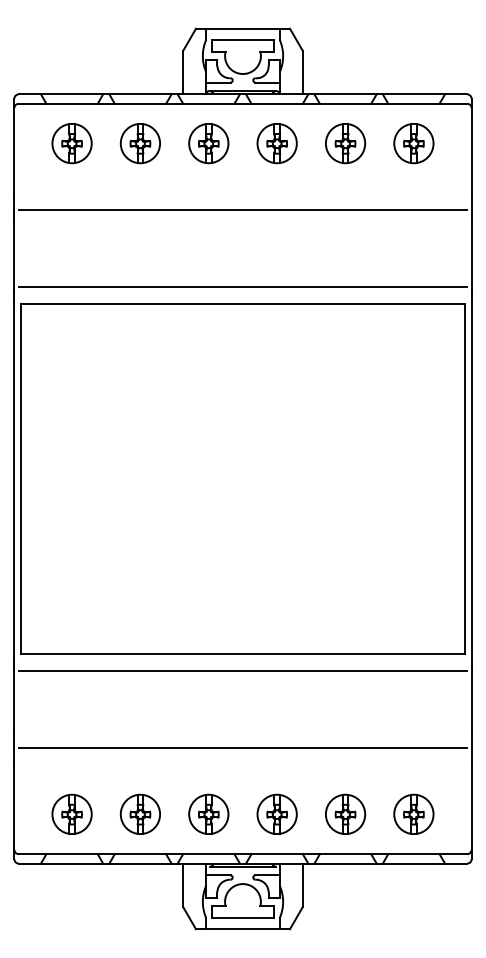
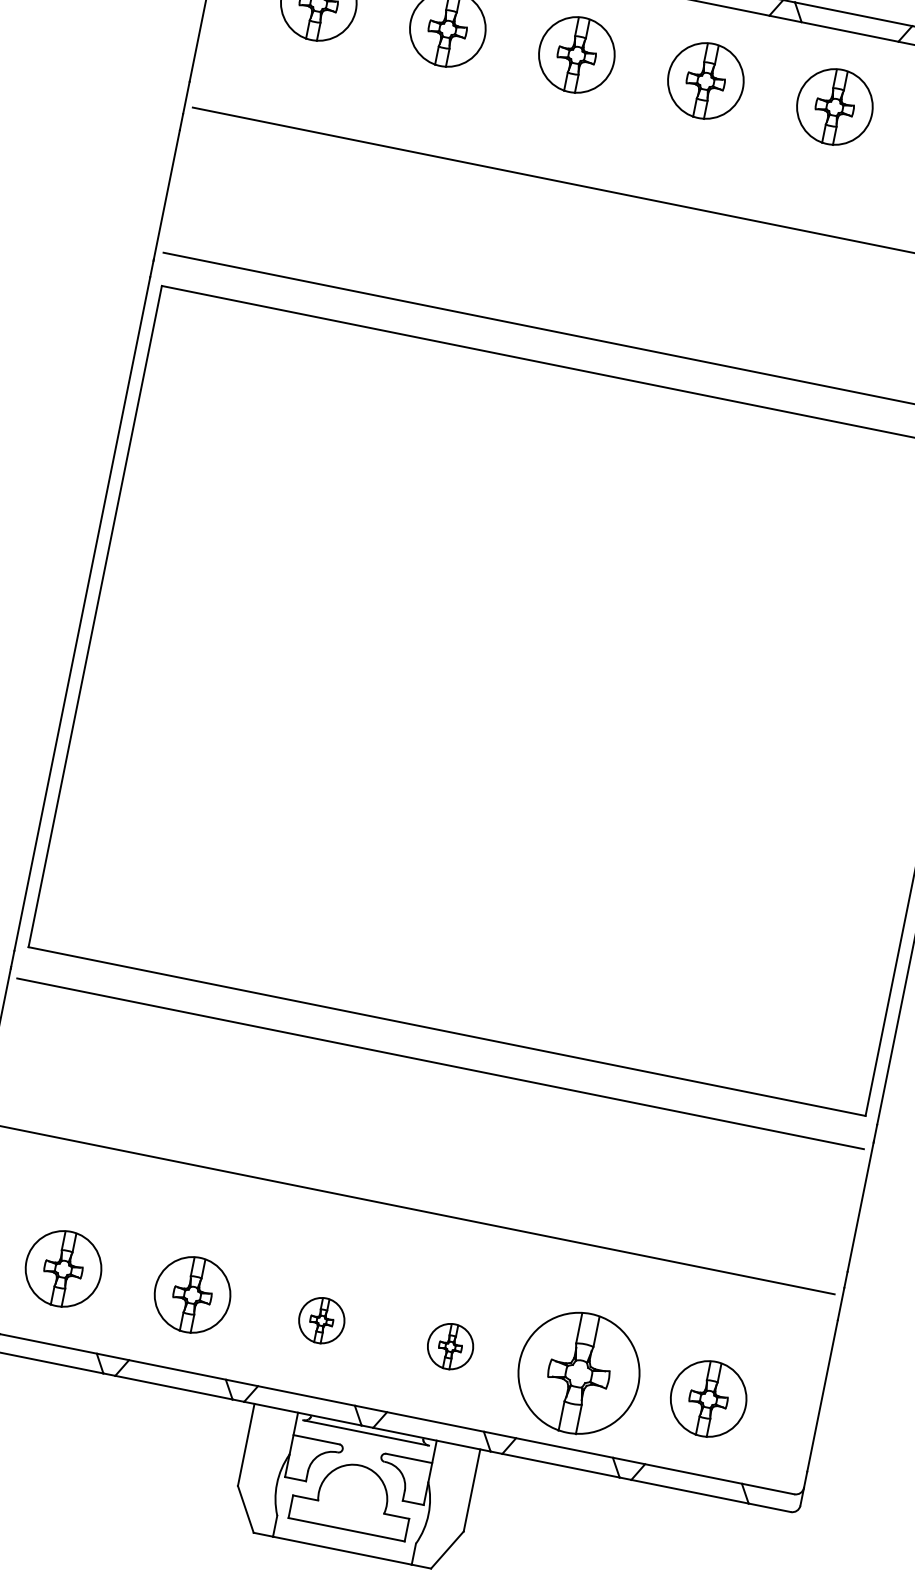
part: (208, 813) -> (321, 1319), size x0.6
part: (276, 813) -> (449, 1344), size x0.6
part: (345, 813) -> (579, 1371), size x1.6

